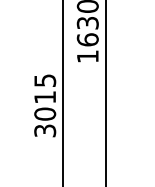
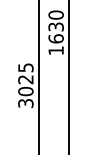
text: (44, 97) -> (25, 79), 3015 -> 3025

